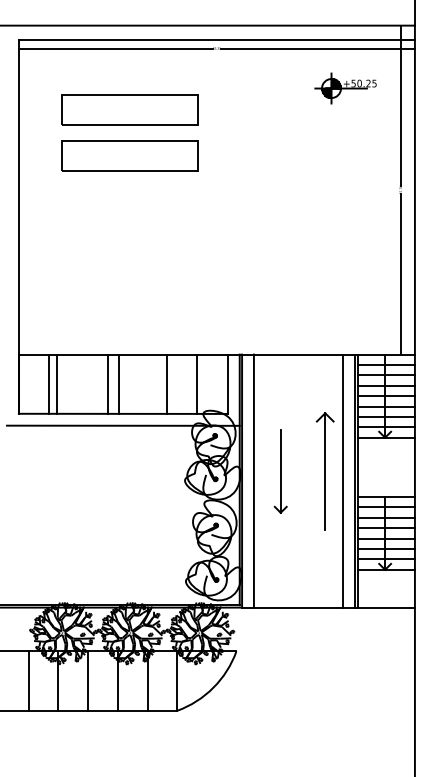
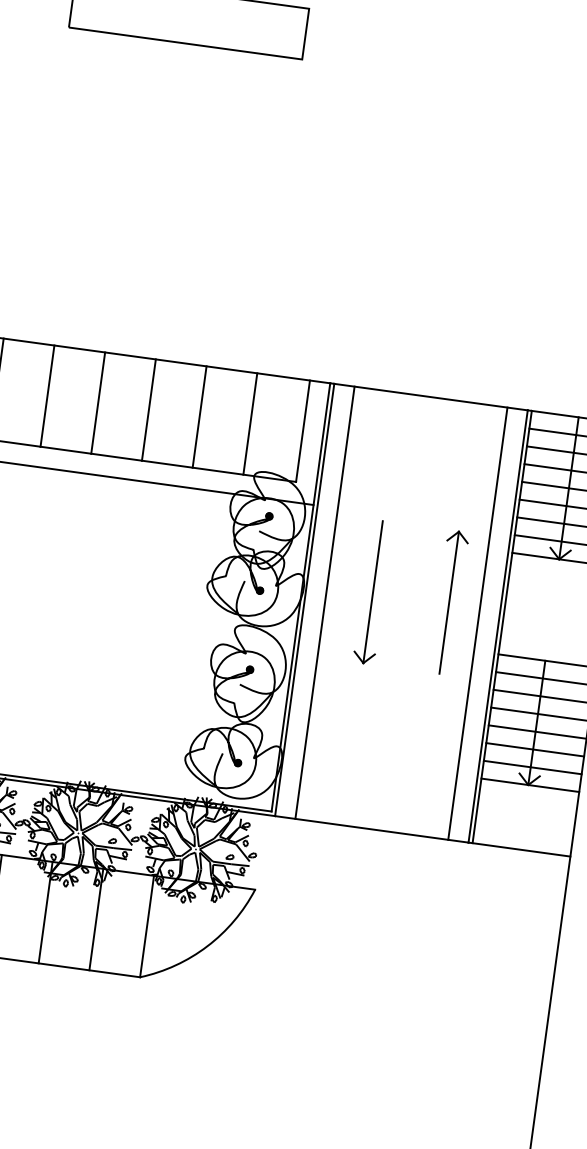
line: (57, 383) -> (48, 394), moved
line: (118, 383) -> (148, 408), moved
part: (325, 470) -> (449, 601), size x0.71

